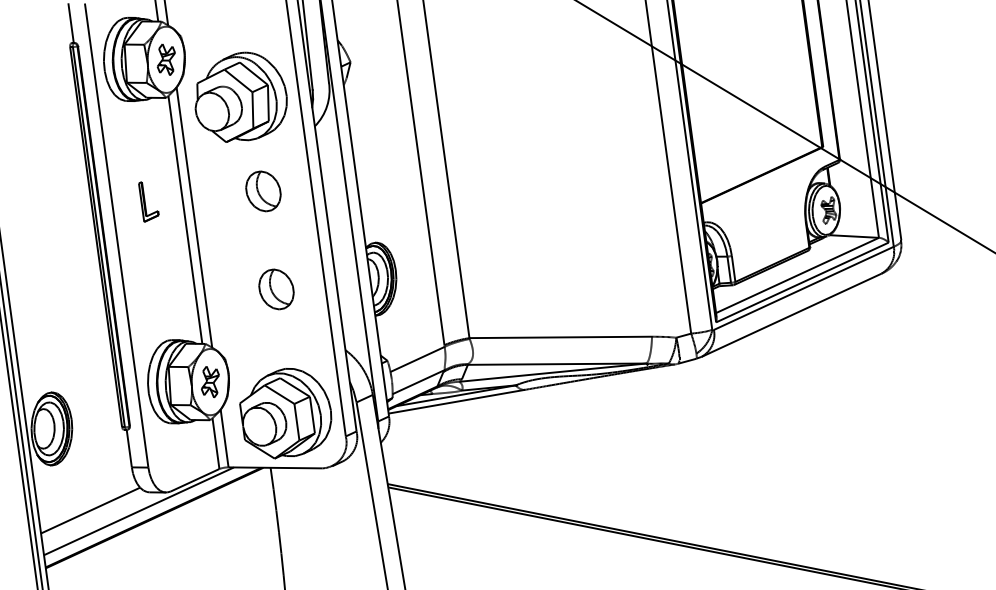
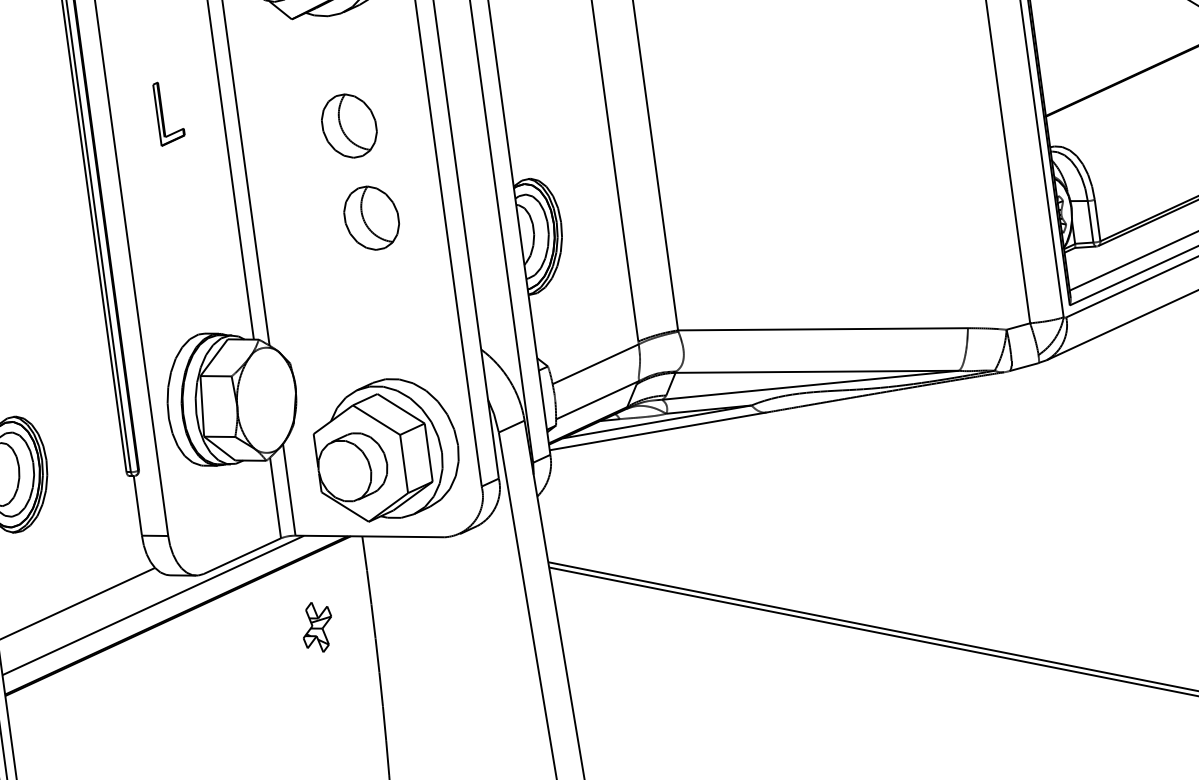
part: (263, 191) -> (349, 126), moved
part: (276, 289) -> (371, 218), moved
part: (210, 382) -> (317, 627), moved

